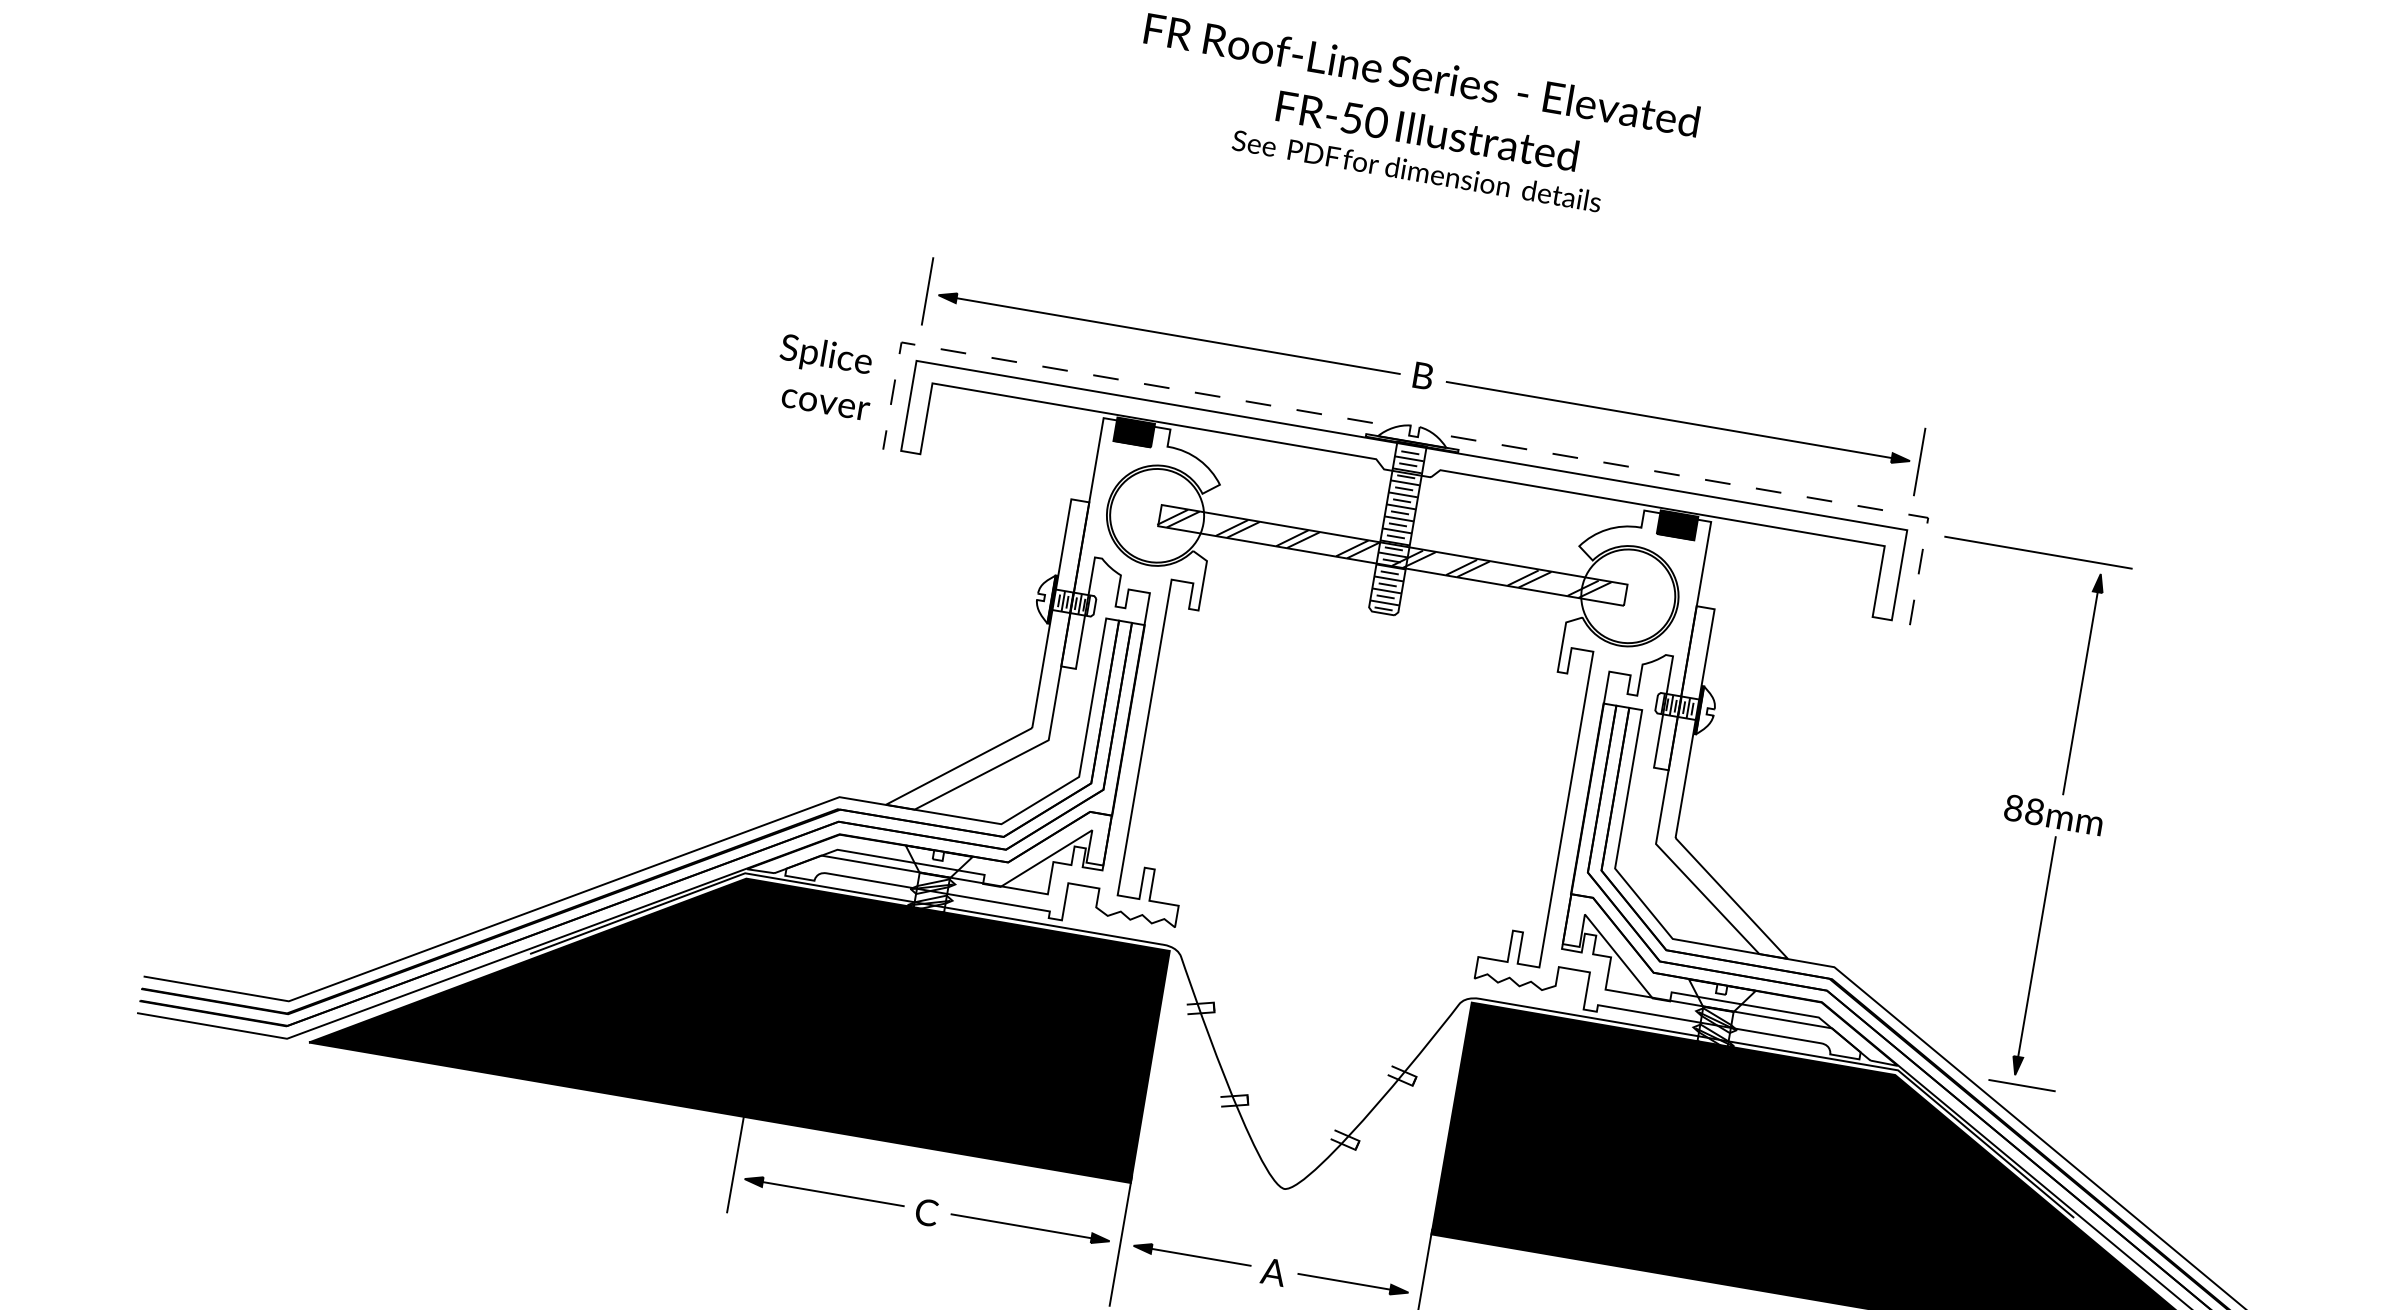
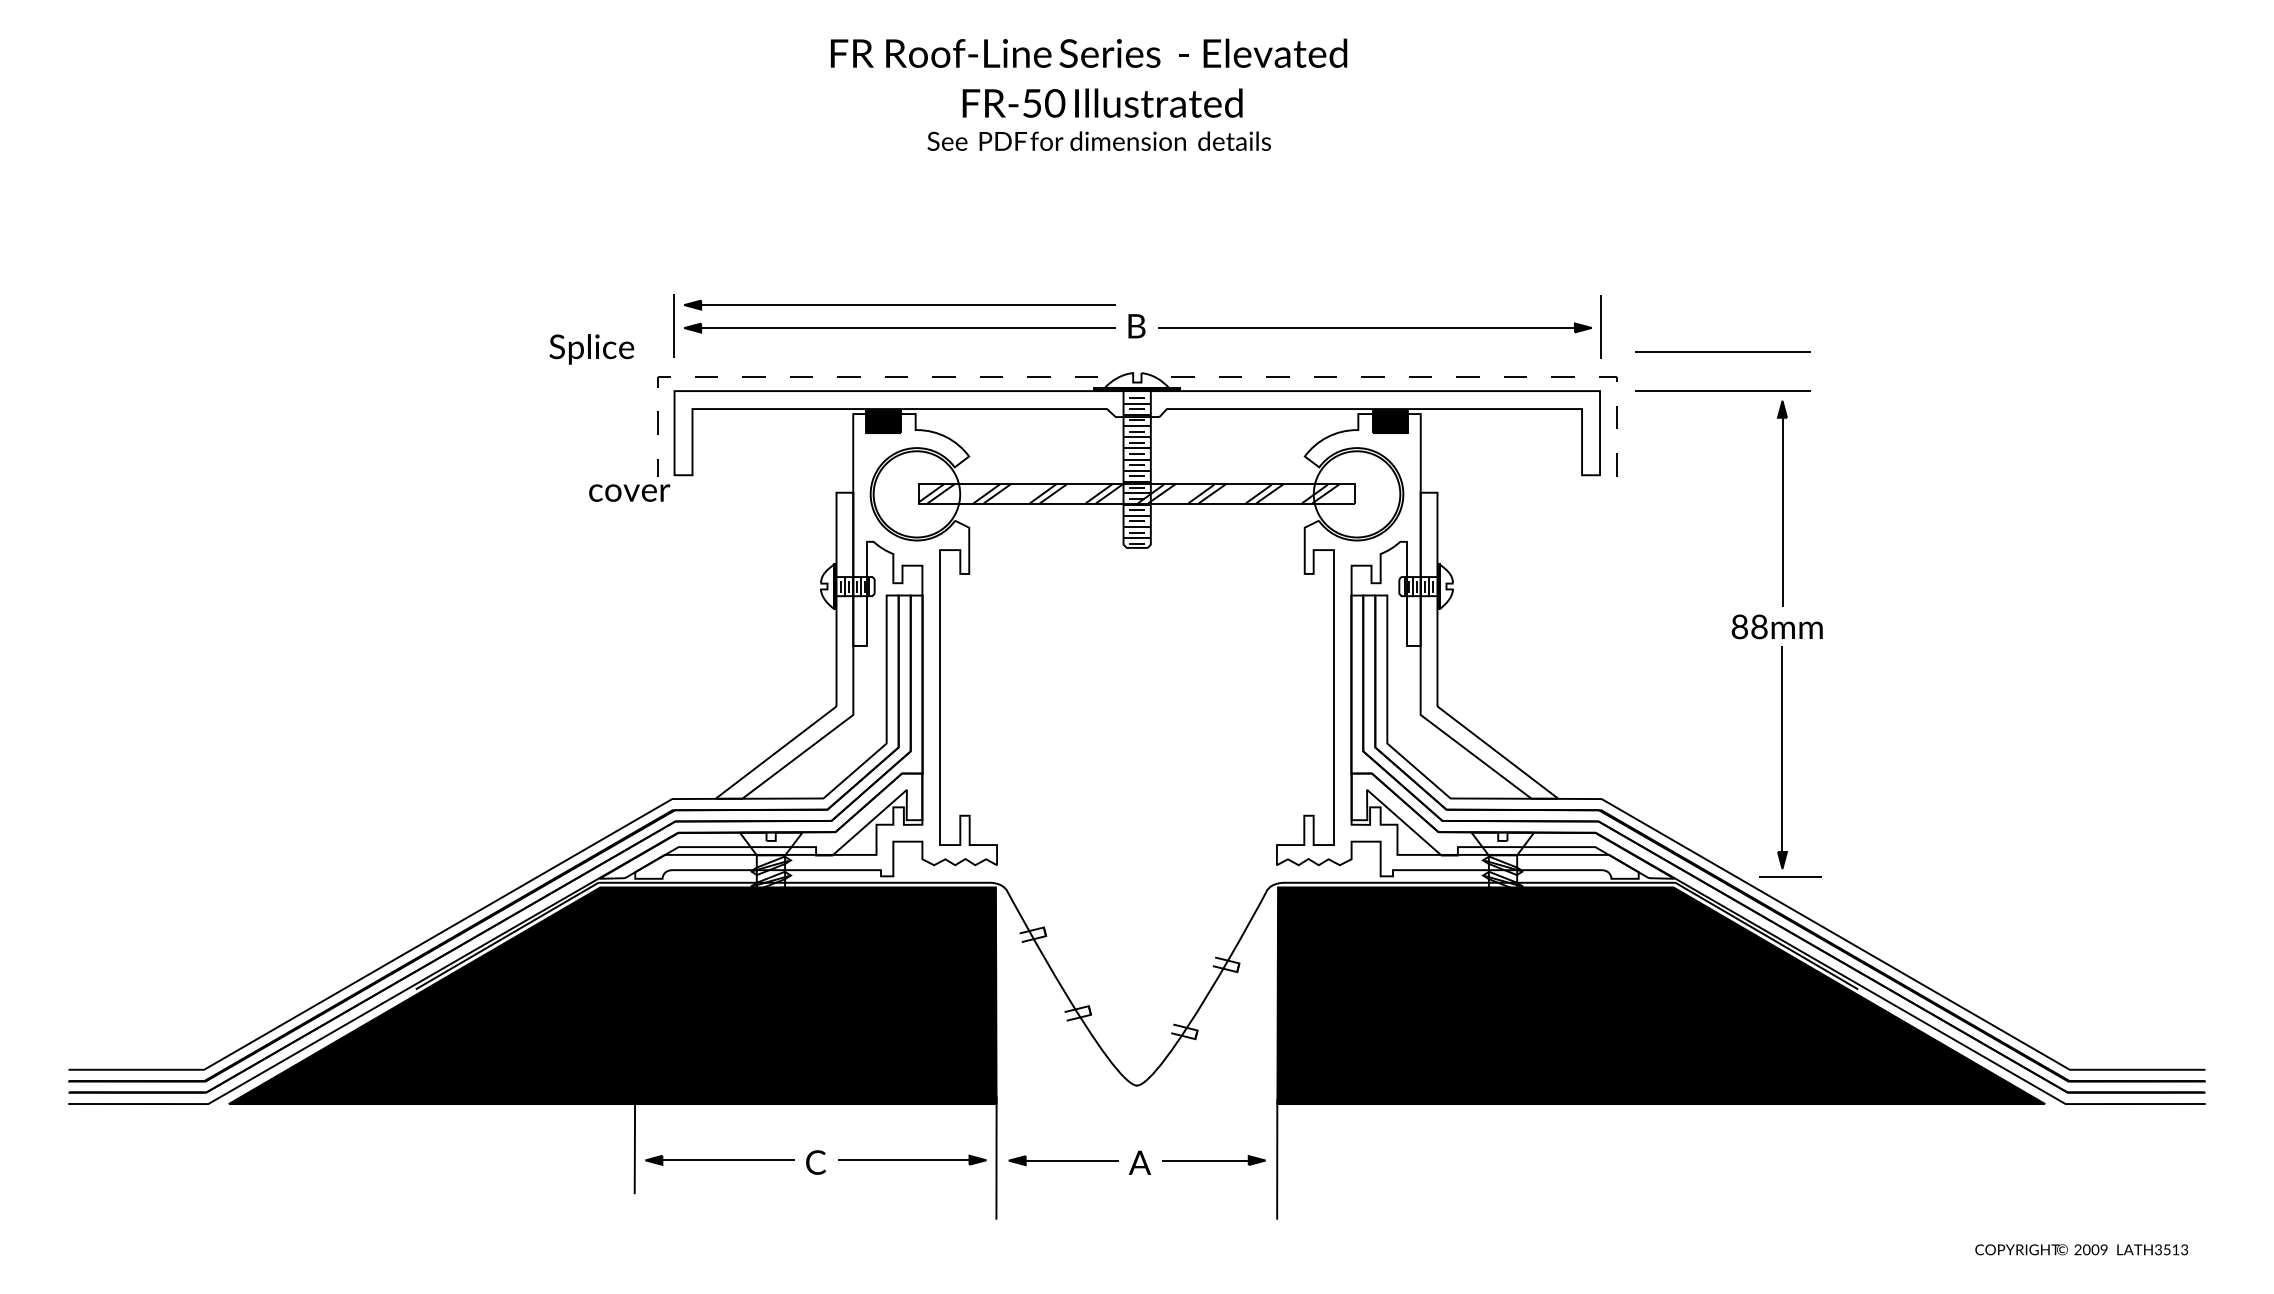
part: (1173, 309) -> (899, 304), added
text: (825, 356) -> (591, 349), moved
text: (825, 404) -> (629, 492), moved
line: (2045, 510) -> (1722, 351), added

